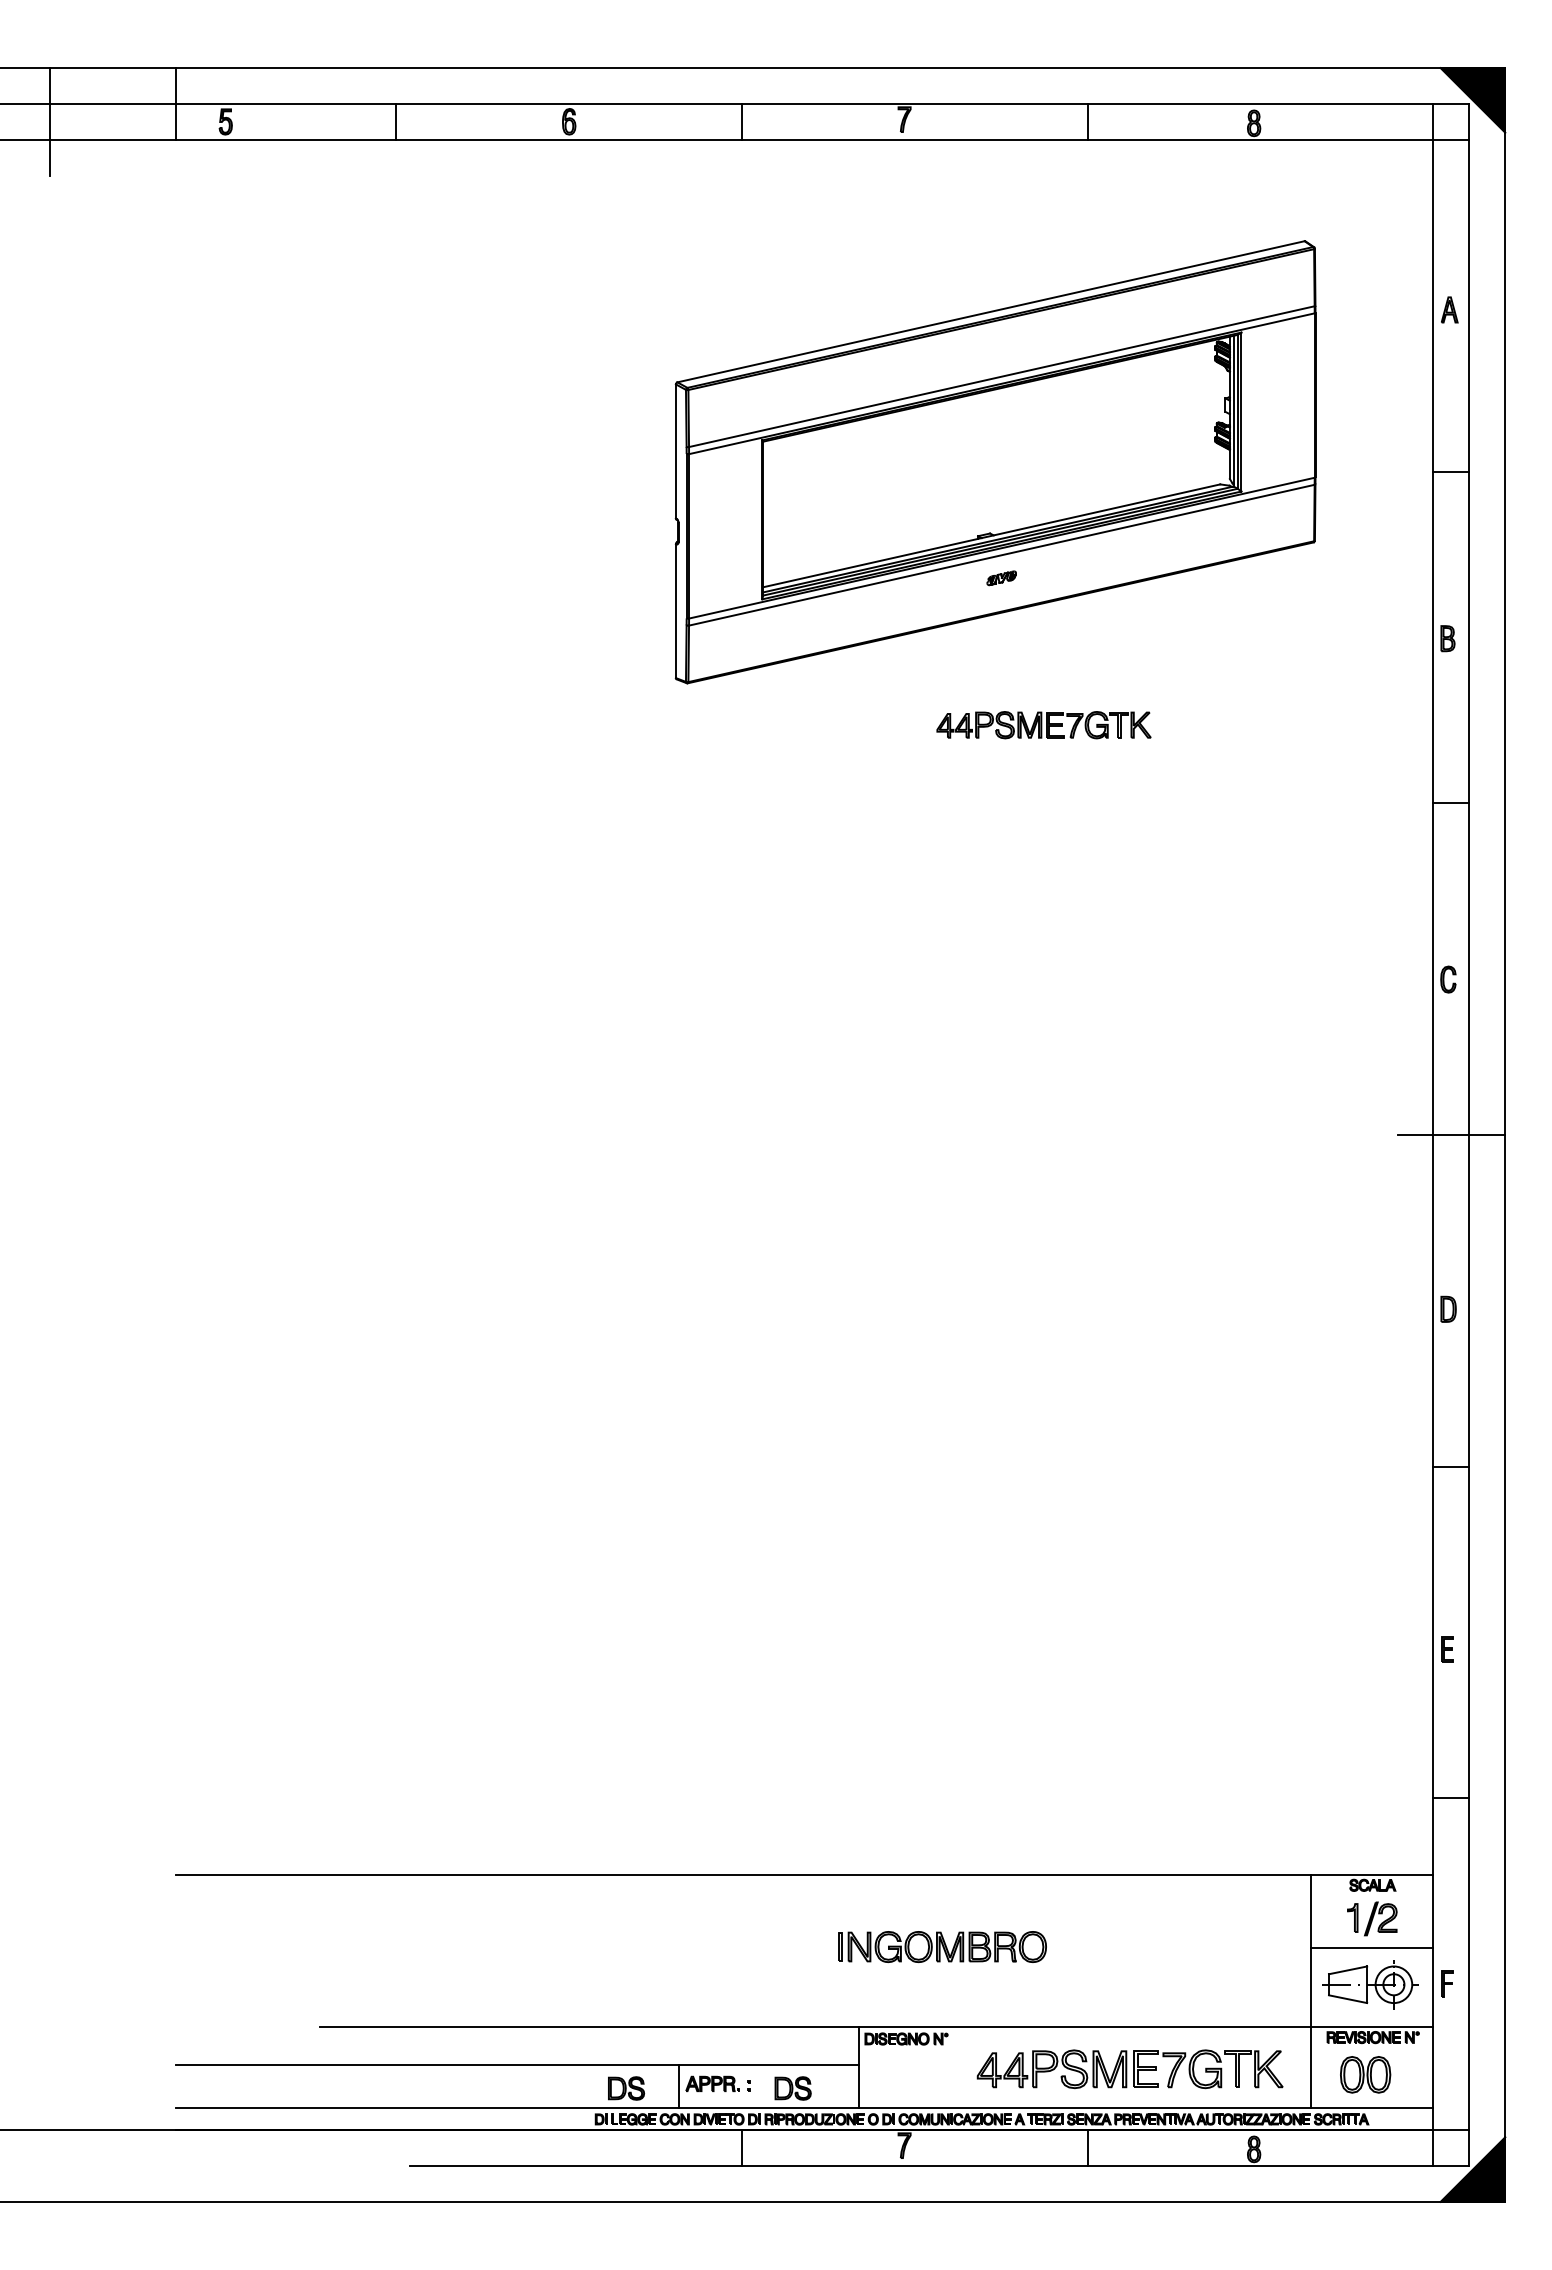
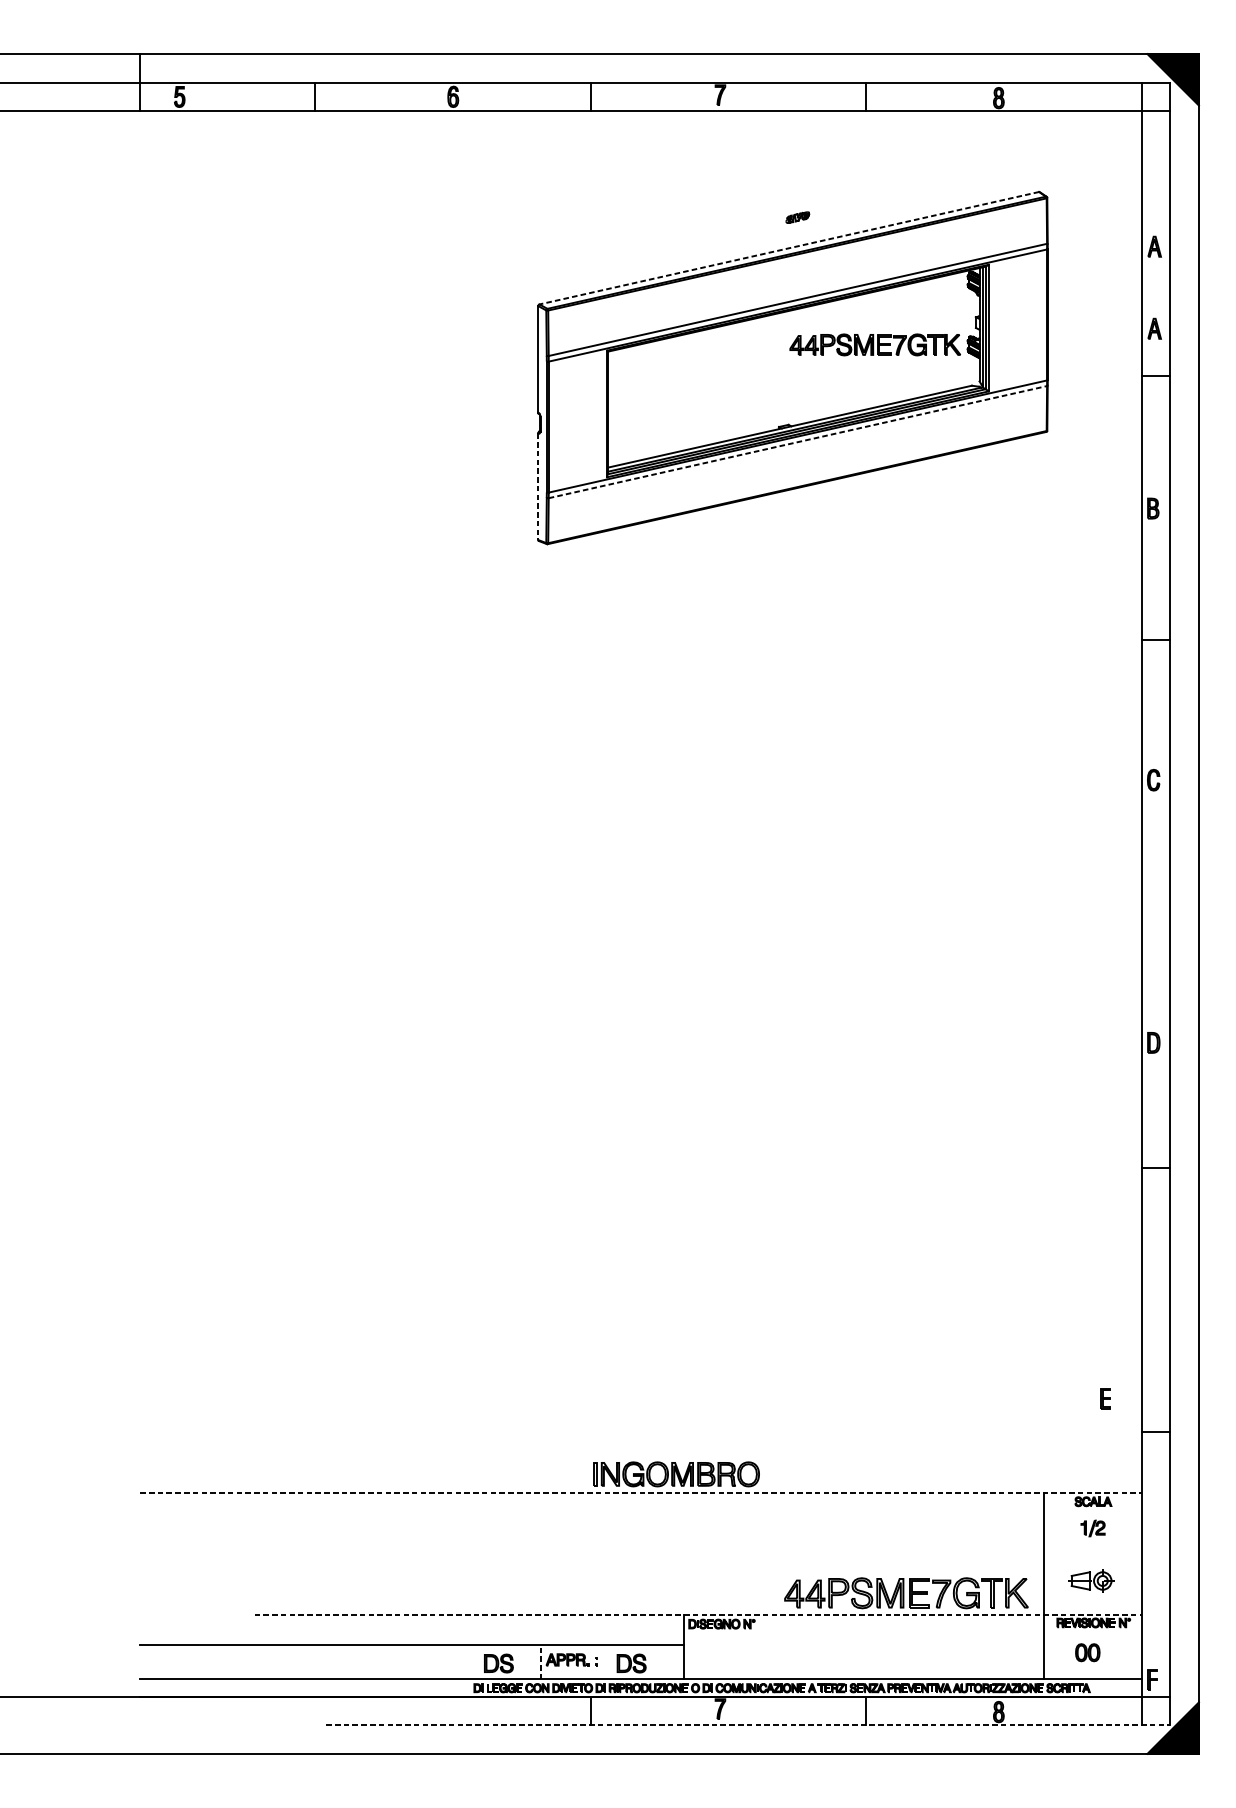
line: (50, 121) -> (40, 96), removed
line: (990, 311) -> (788, 247), solid -> dashed
part: (1449, 412) -> (1154, 328), added
line: (1001, 555) -> (797, 442), solid -> dashed
part: (1001, 578) -> (797, 217), moved
line: (675, 611) -> (537, 486), solid -> dashed
part: (1043, 725) -> (874, 345), moved
line: (1451, 1135) -> (1156, 904), removed
part: (1447, 1649) -> (1105, 1399), moved
line: (804, 1875) -> (640, 1493), solid -> dashed
part: (1372, 1918) -> (1093, 1528), size x0.6
part: (942, 1947) -> (676, 1474), moved
line: (1372, 1947) -> (1093, 1551), removed
part: (1447, 1983) -> (1152, 1679), moved
part: (1370, 1984) -> (1091, 1580), size x0.6
line: (876, 2027) -> (698, 1614), solid -> dashed
part: (1129, 2069) -> (905, 1593), moved
part: (1365, 2074) -> (1087, 1652), size x0.6
line: (679, 2086) -> (541, 1661), solid -> dashed
line: (939, 2165) -> (748, 1724), solid -> dashed

